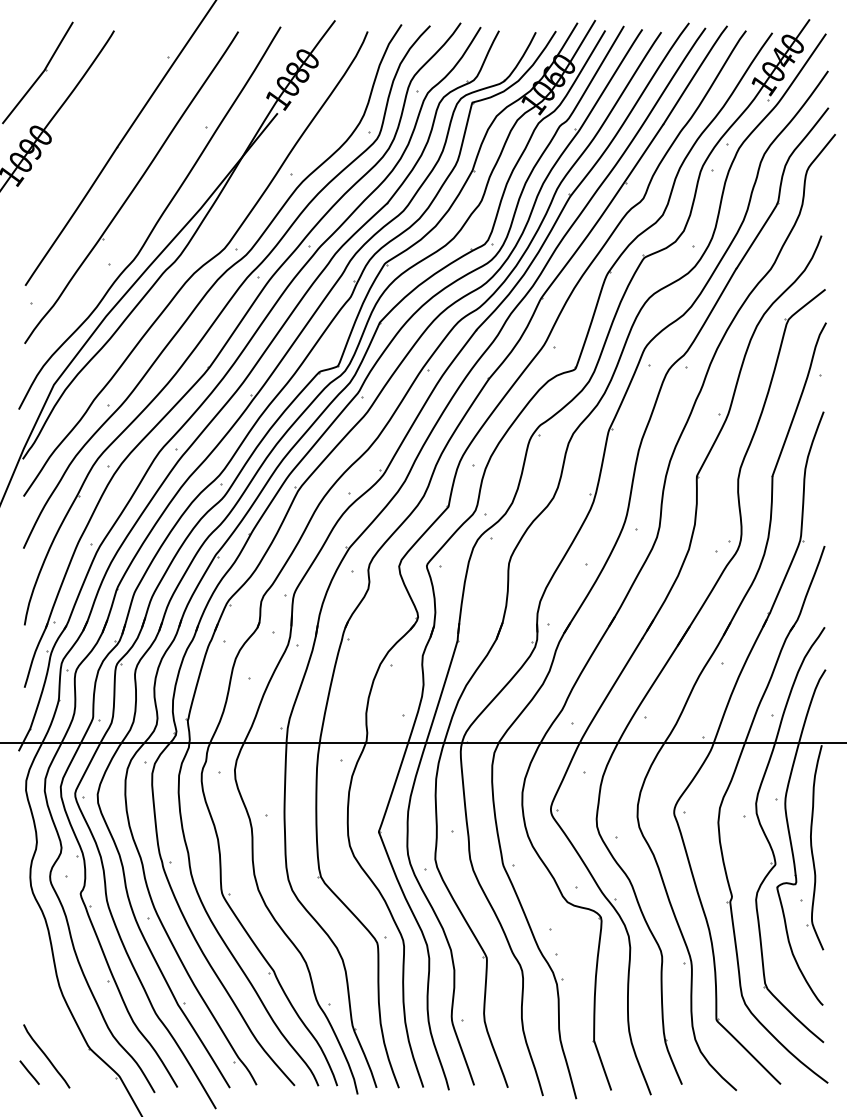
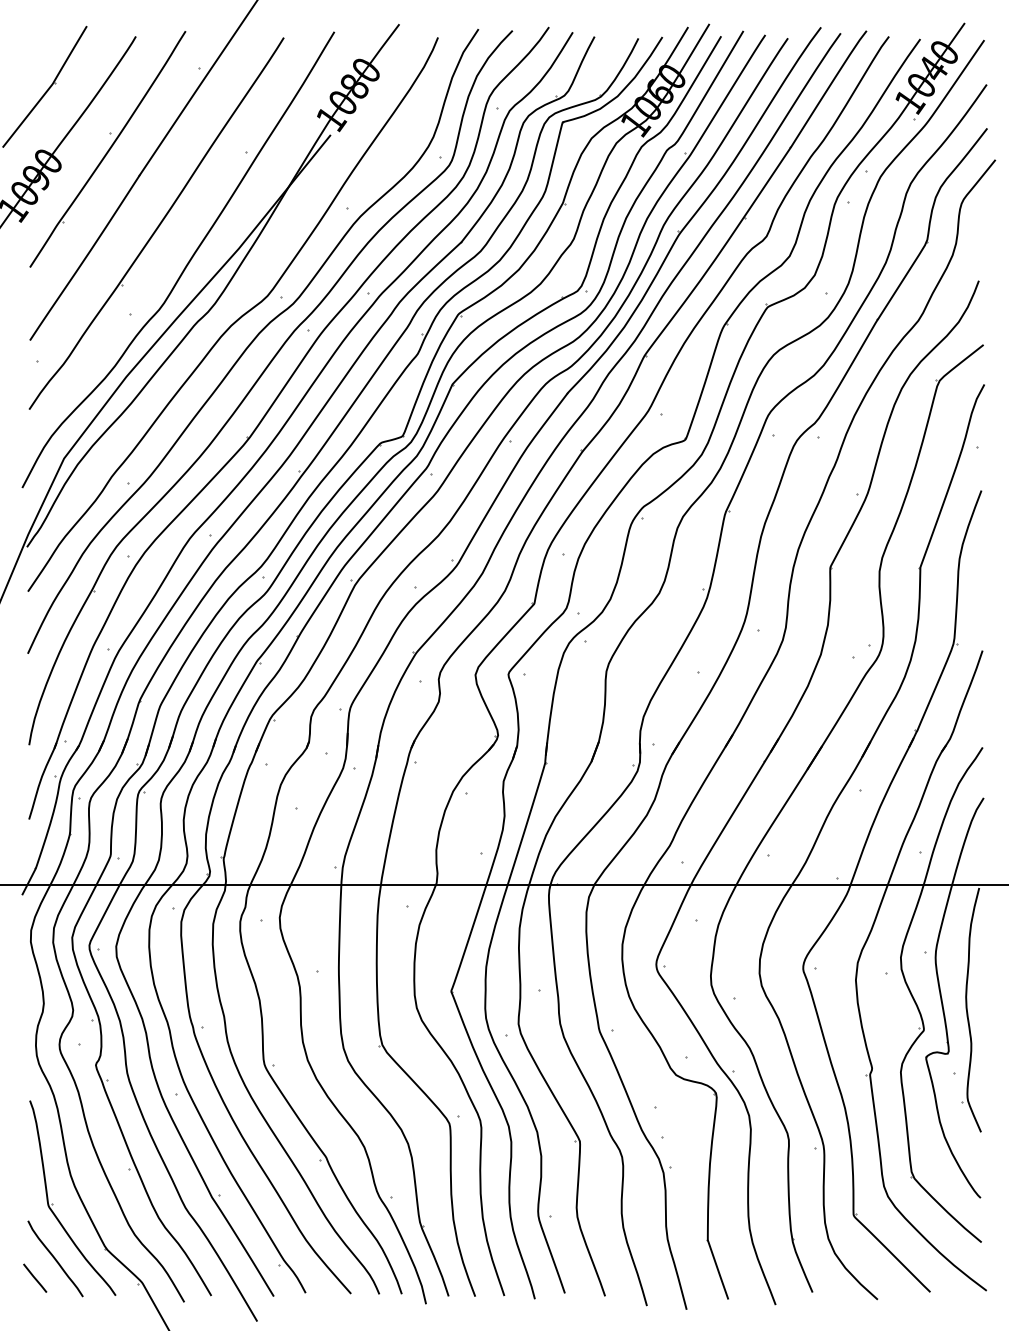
part: (90, 125) -> (107, 149), added
part: (45, 1010) -> (54, 1204), added

